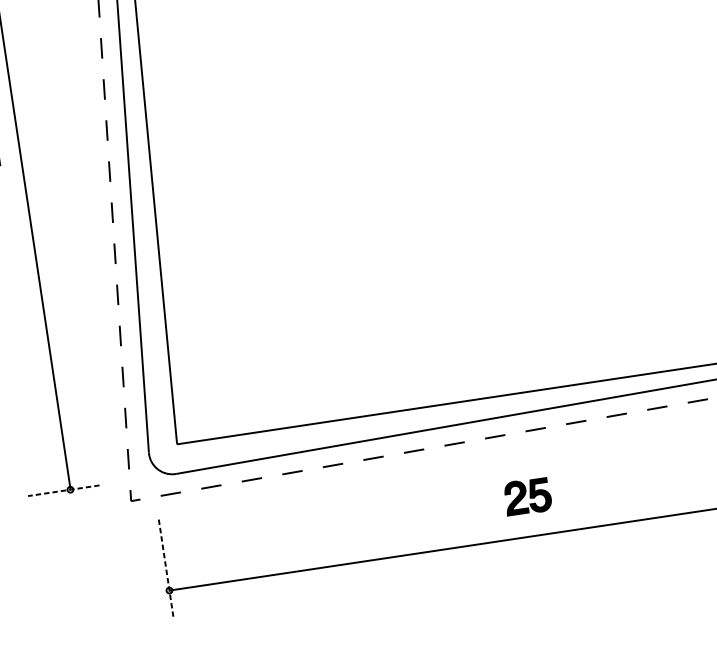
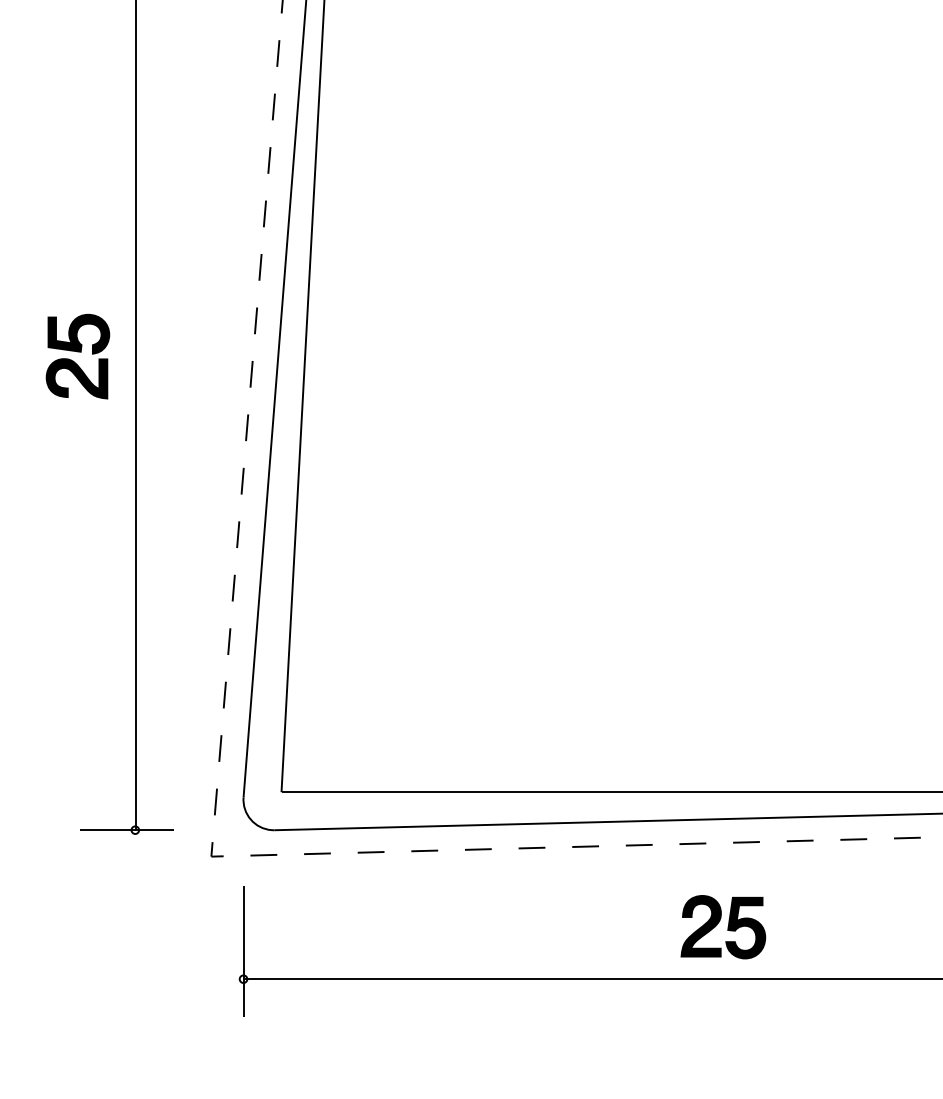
line: (63, 490) -> (126, 830), dashed -> solid
part: (527, 496) -> (723, 927), size x1.43
line: (166, 569) -> (243, 951), dashed -> solid

